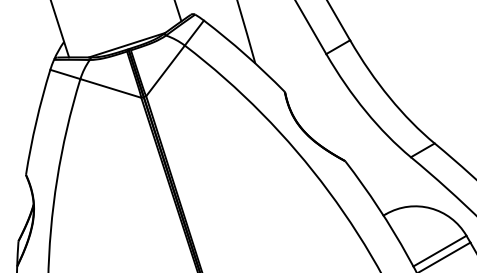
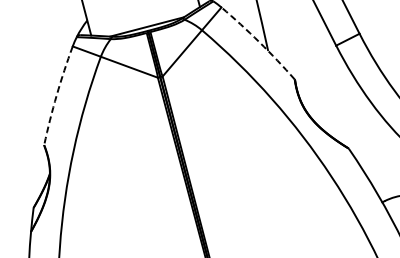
arc: (245, 54) -> (259, 41), solid -> dashed
arc: (36, 121) -> (56, 94), solid -> dashed

